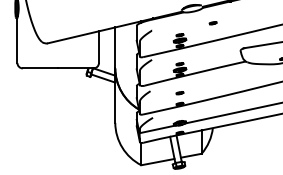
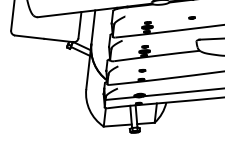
part: (212, 23) -> (191, 18), moved

